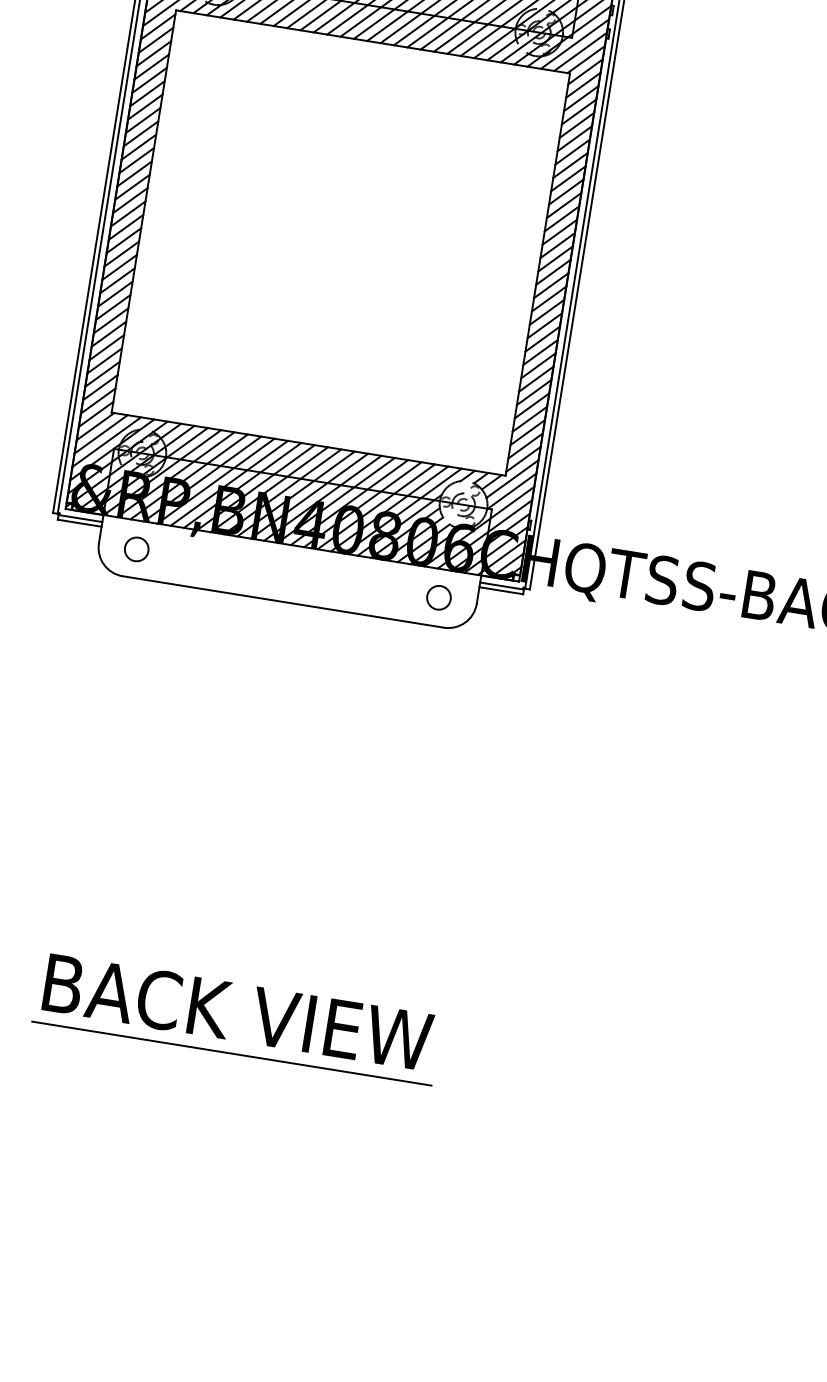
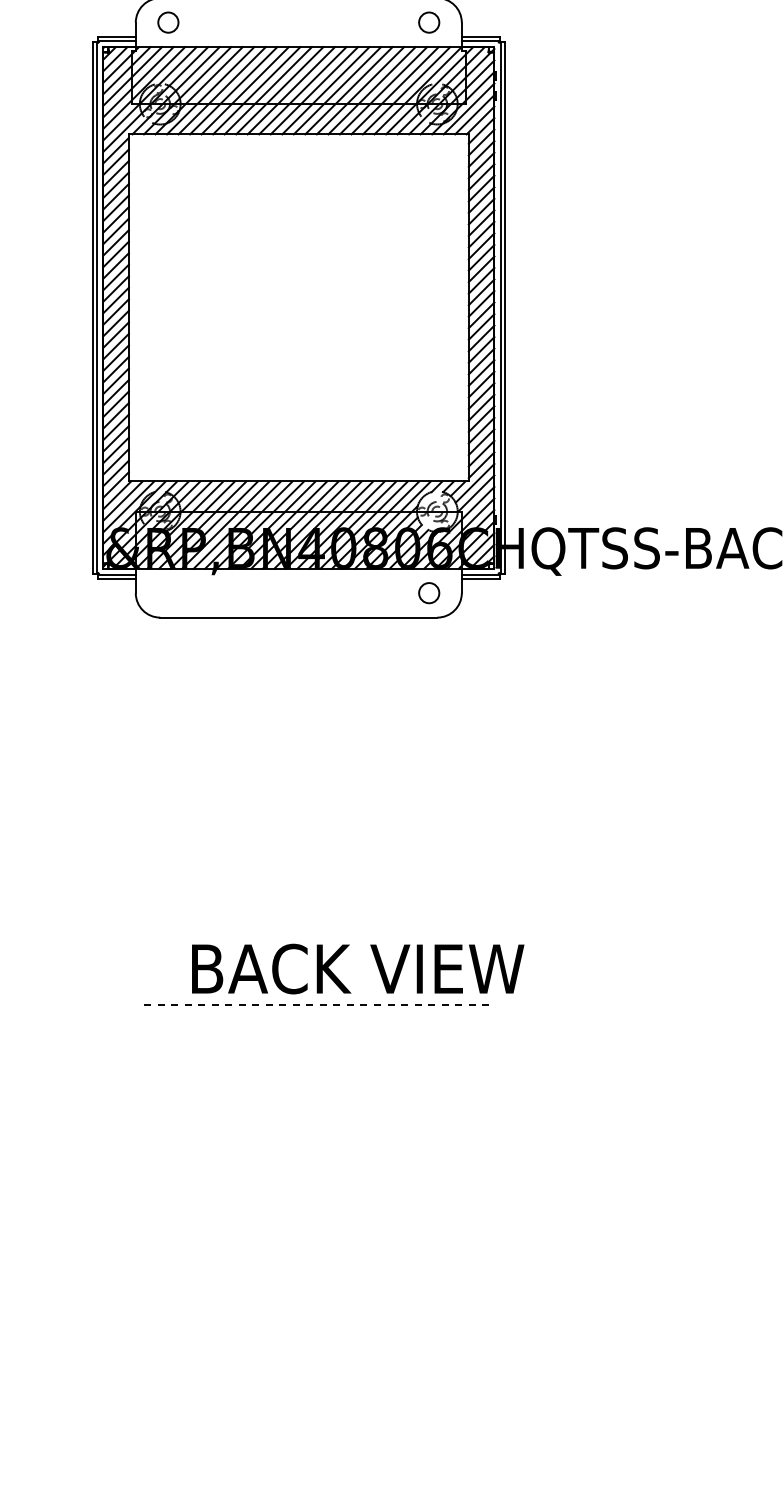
circle: (136, 549) -> (168, 593), removed
text: (238, 1011) -> (358, 968), moved
line: (232, 1053) -> (316, 1004), solid -> dashed

